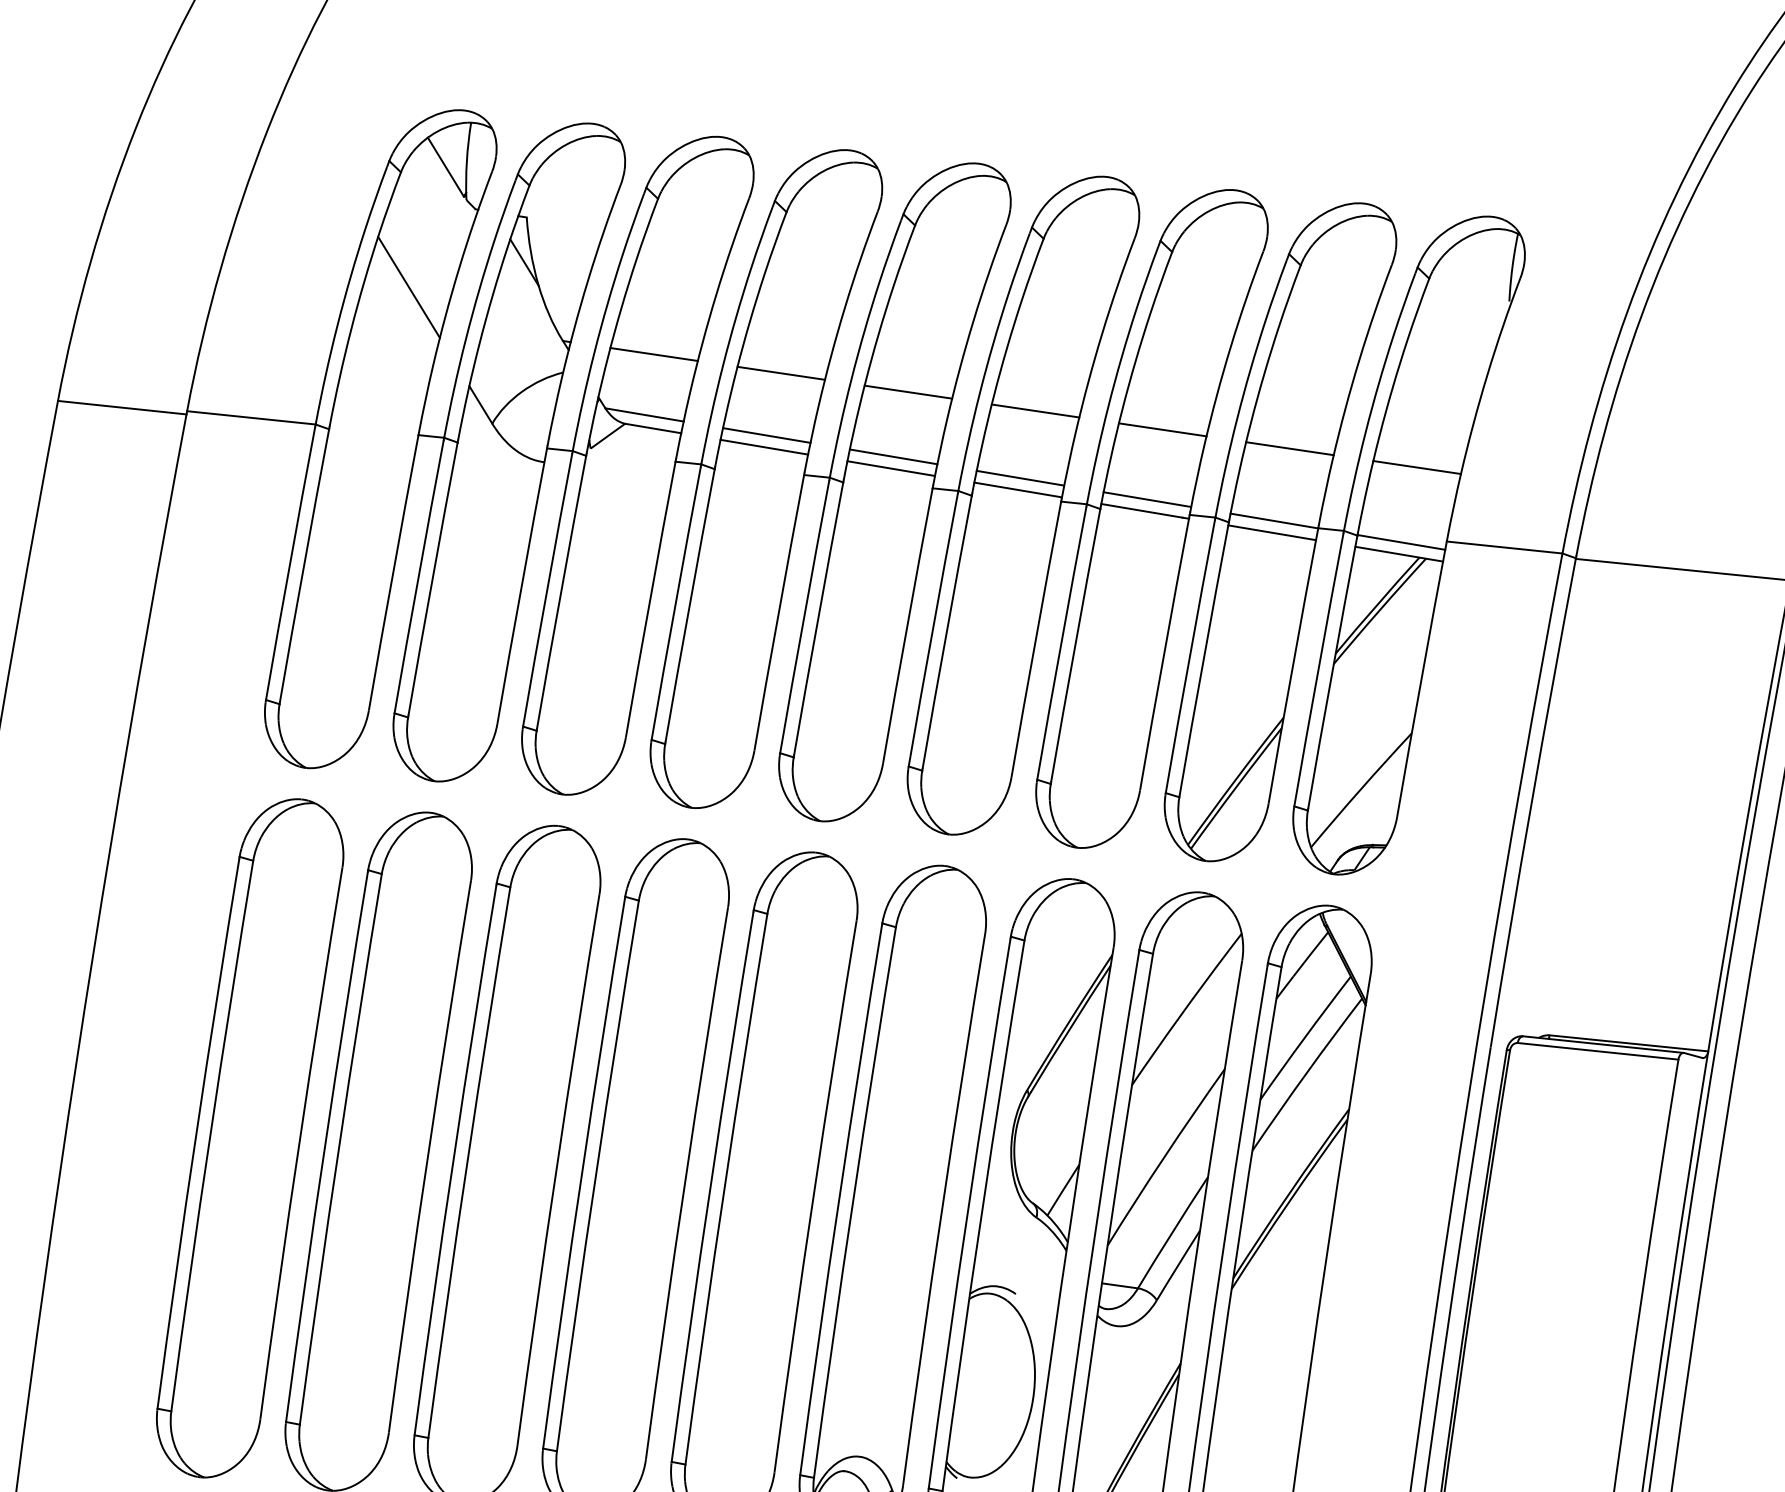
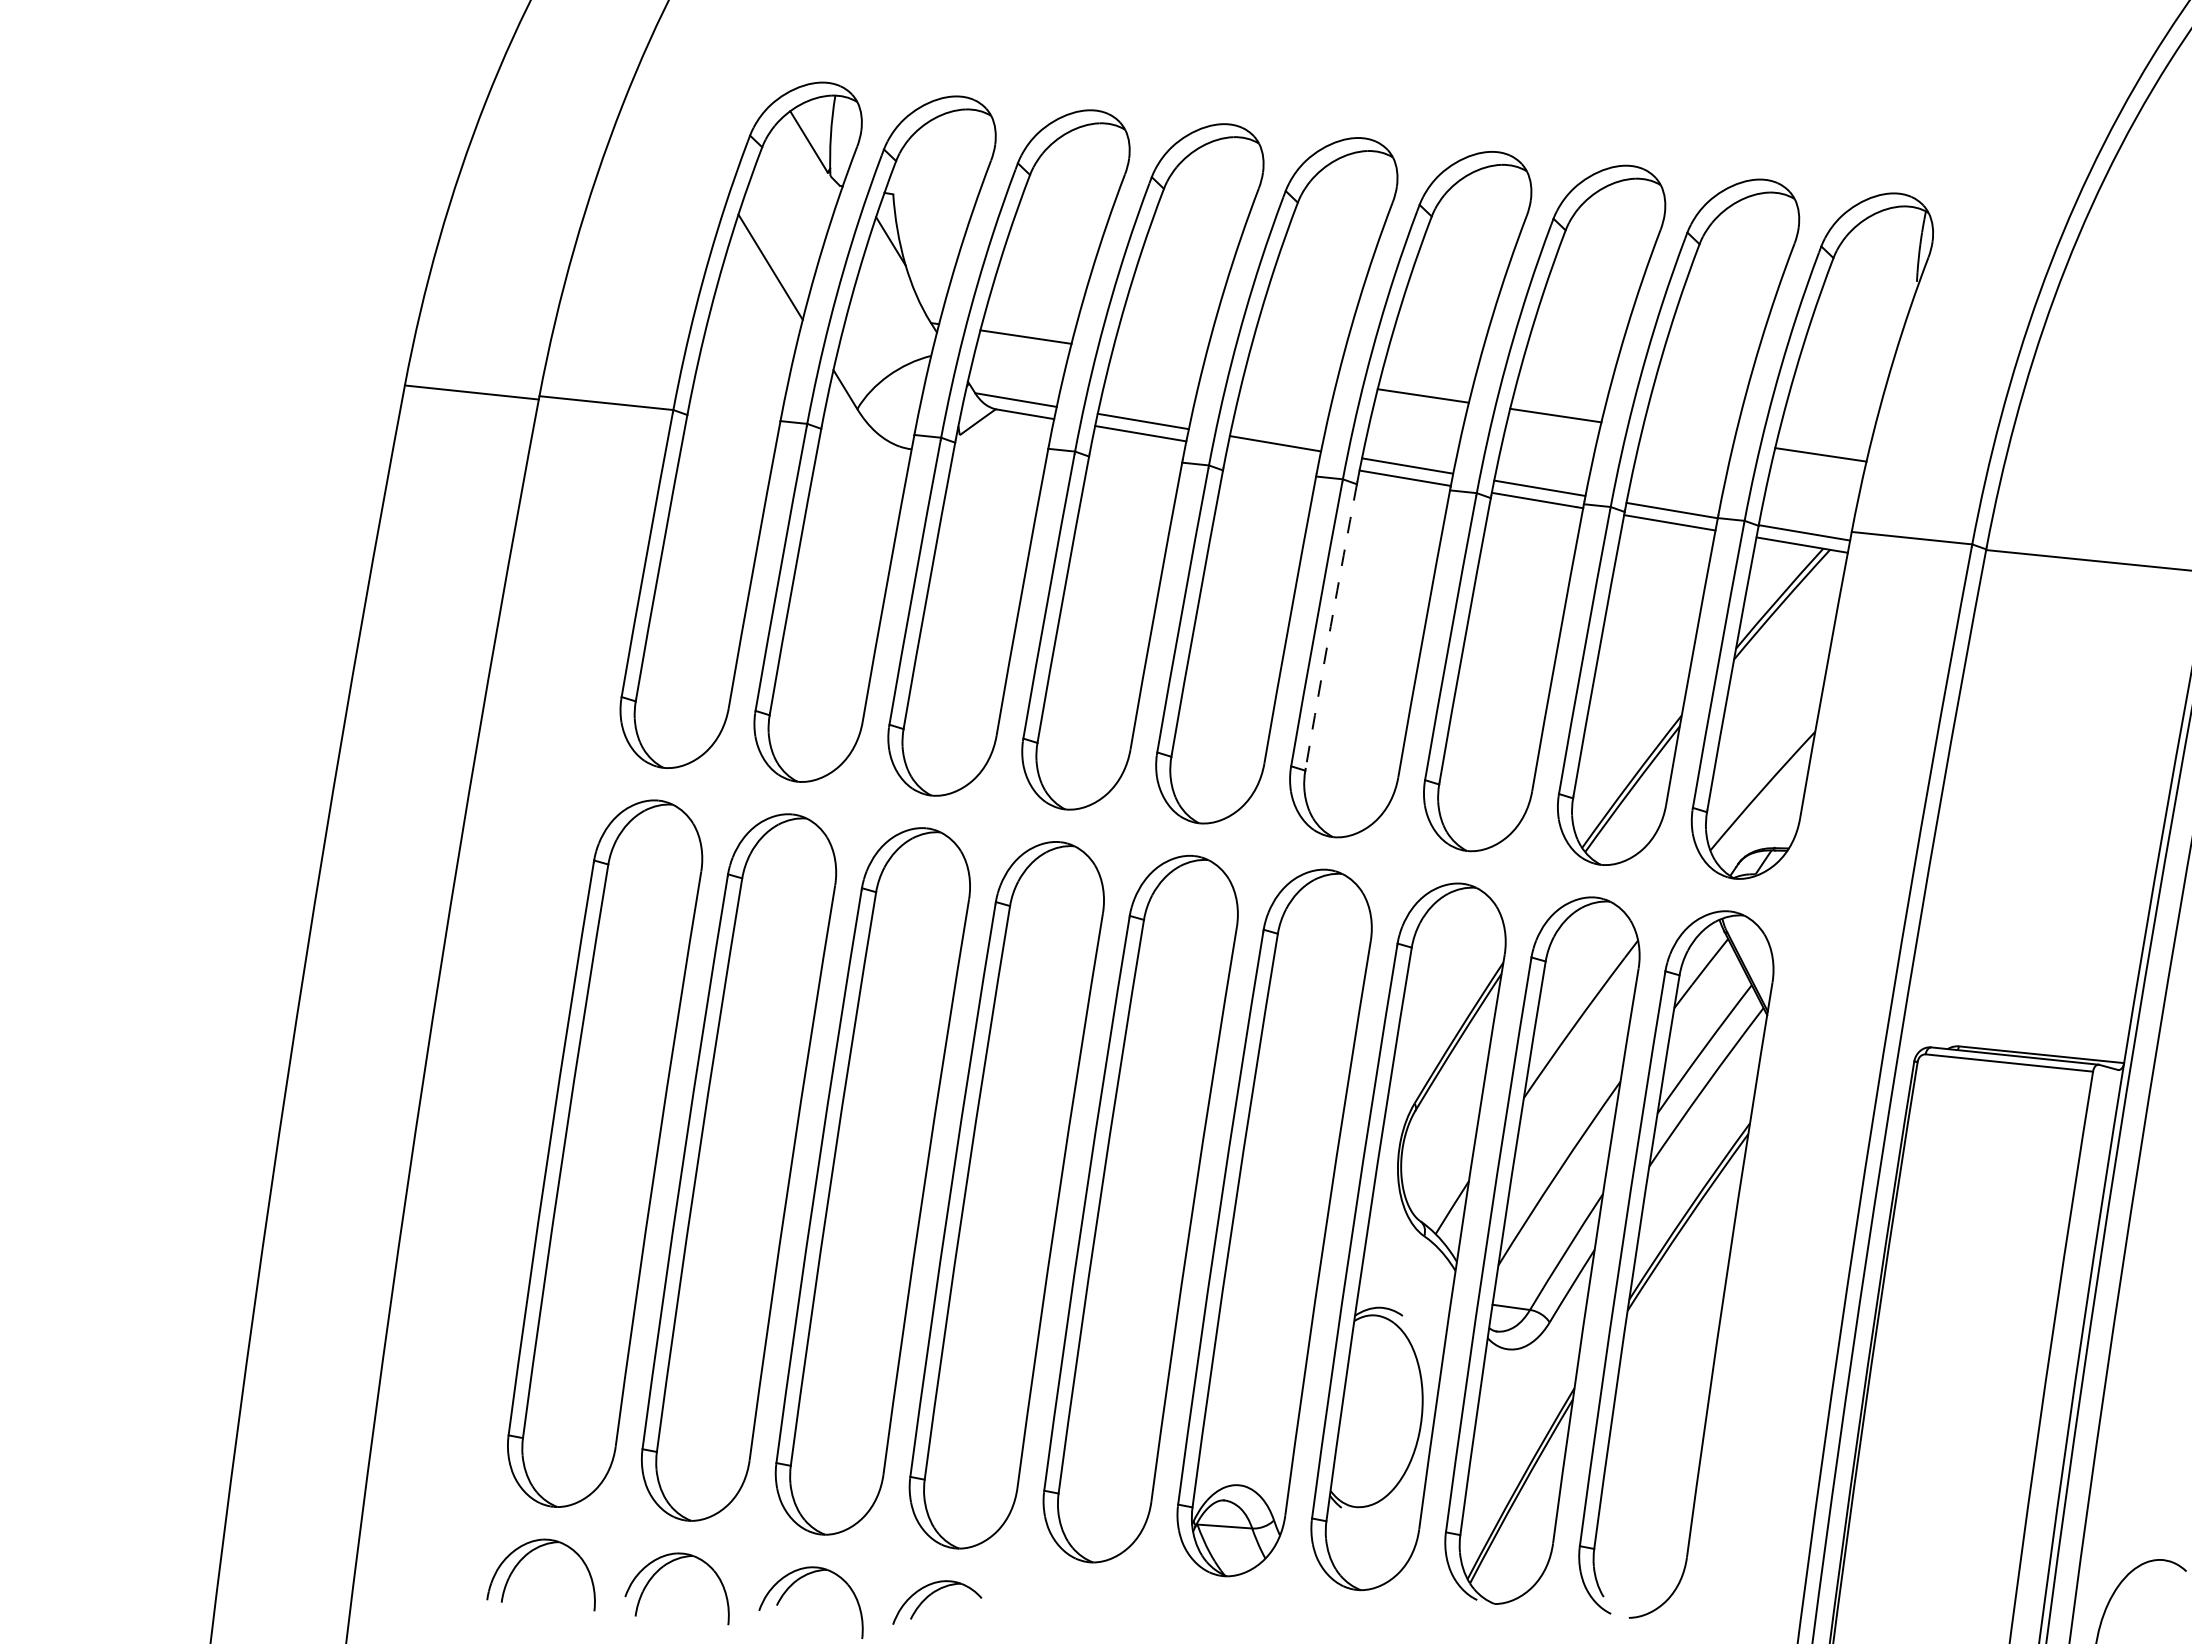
line: (781, 373) -> (1158, 356), removed
line: (908, 392) -> (1290, 376), removed
line: (1290, 448) -> (1688, 435), removed
line: (890, 468) -> (1272, 455), removed
arc: (946, 632) -> (1330, 626), solid -> dashed

